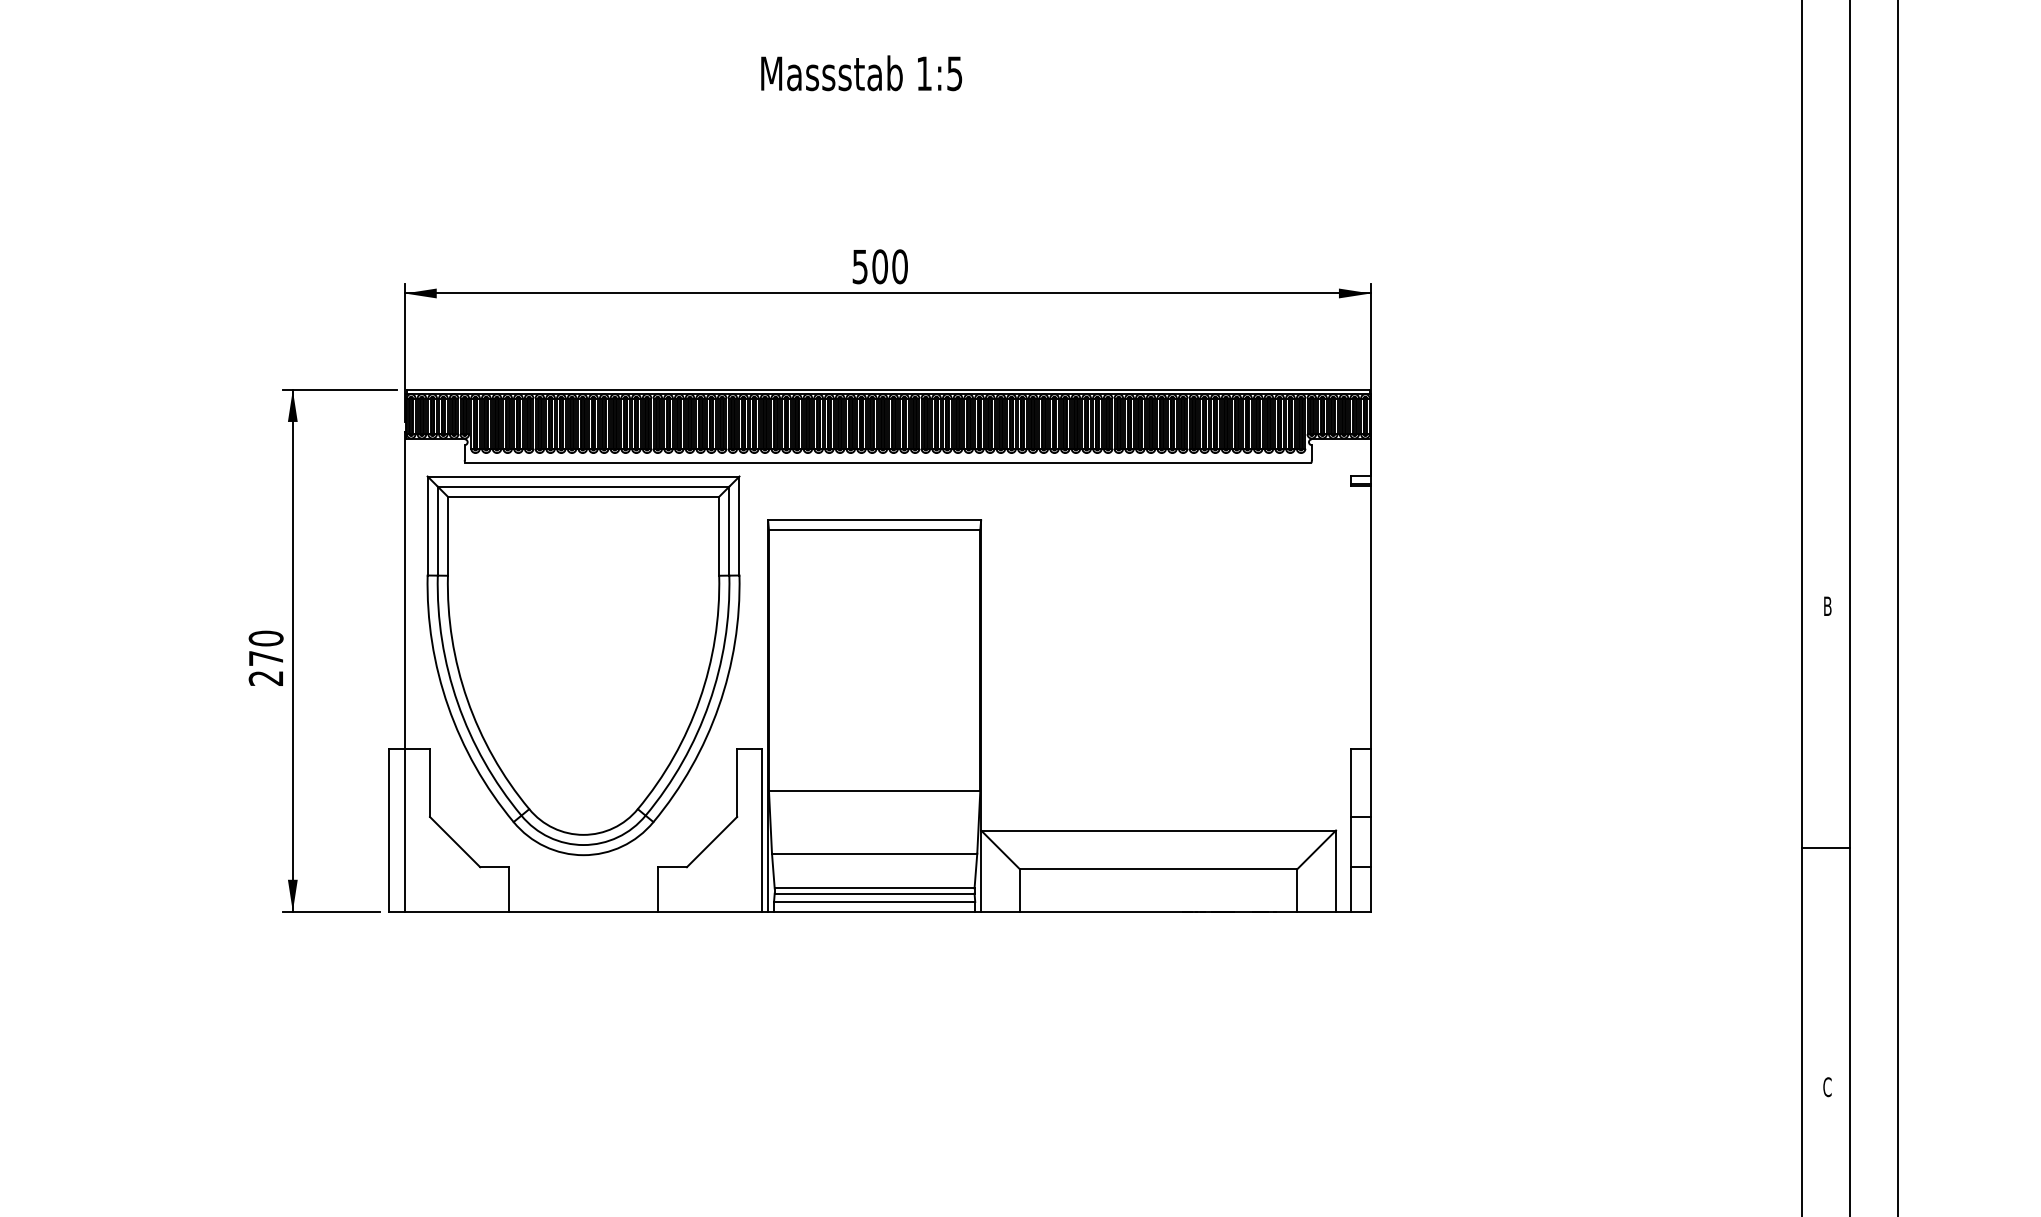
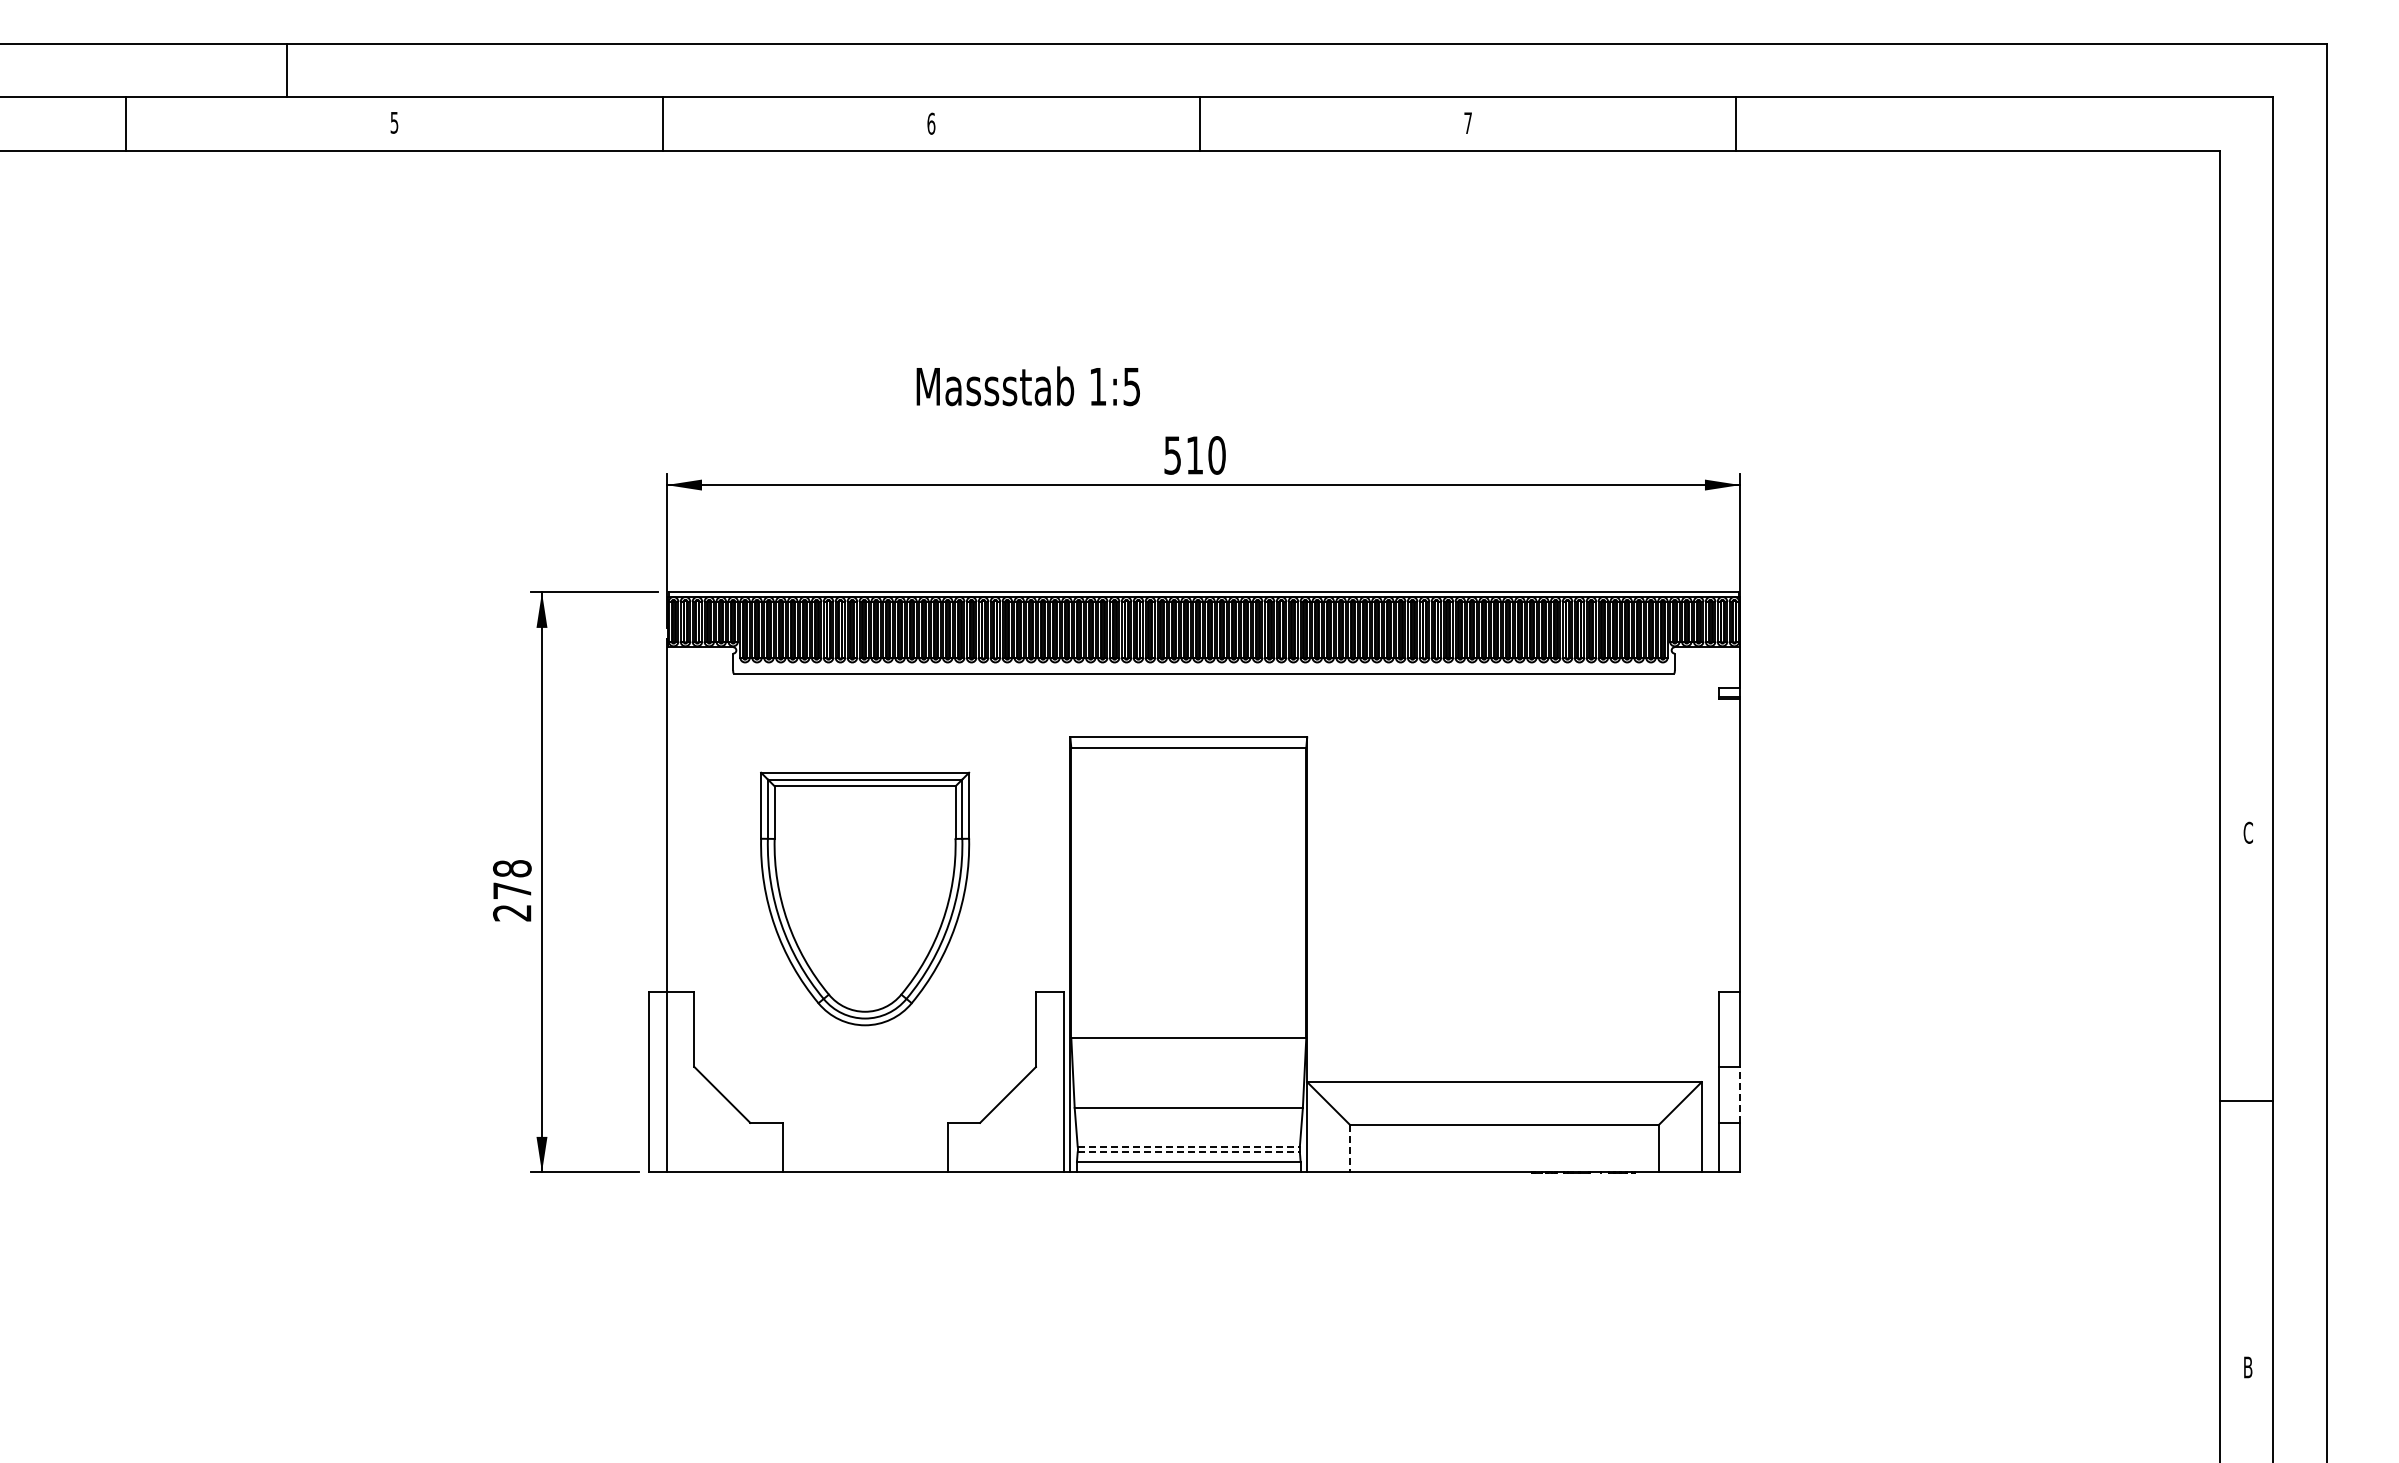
text: (860, 73) -> (1027, 386), moved
text: (879, 266) -> (1194, 455), 500 -> 510
text: (1826, 605) -> (2247, 832), B -> C
text: (266, 638) -> (512, 868), 270 -> 278
part: (582, 665) -> (864, 898), size x0.6
line: (1370, 841) -> (1740, 1094), solid -> dashed
line: (875, 888) -> (1189, 1146), solid -> dashed
line: (1020, 890) -> (1350, 1148), solid -> dashed
line: (875, 893) -> (1189, 1152), solid -> dashed
text: (1826, 1087) -> (2247, 1367), C -> B

